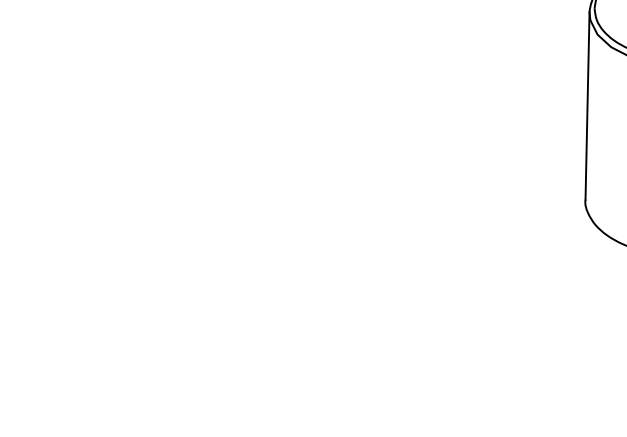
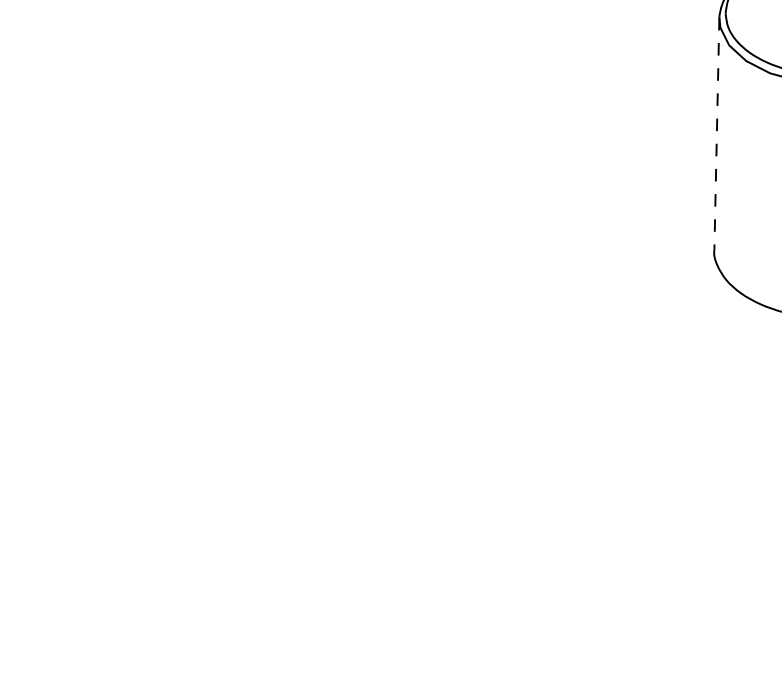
line: (587, 105) -> (716, 133), solid -> dashed

